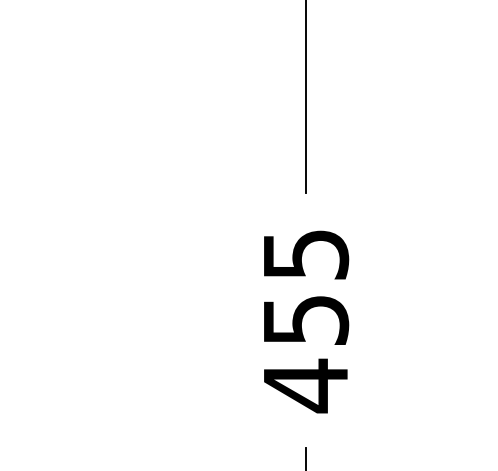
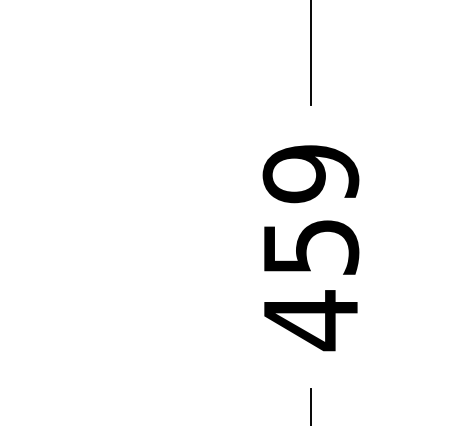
text: (305, 254) -> (310, 173), 455 -> 459

